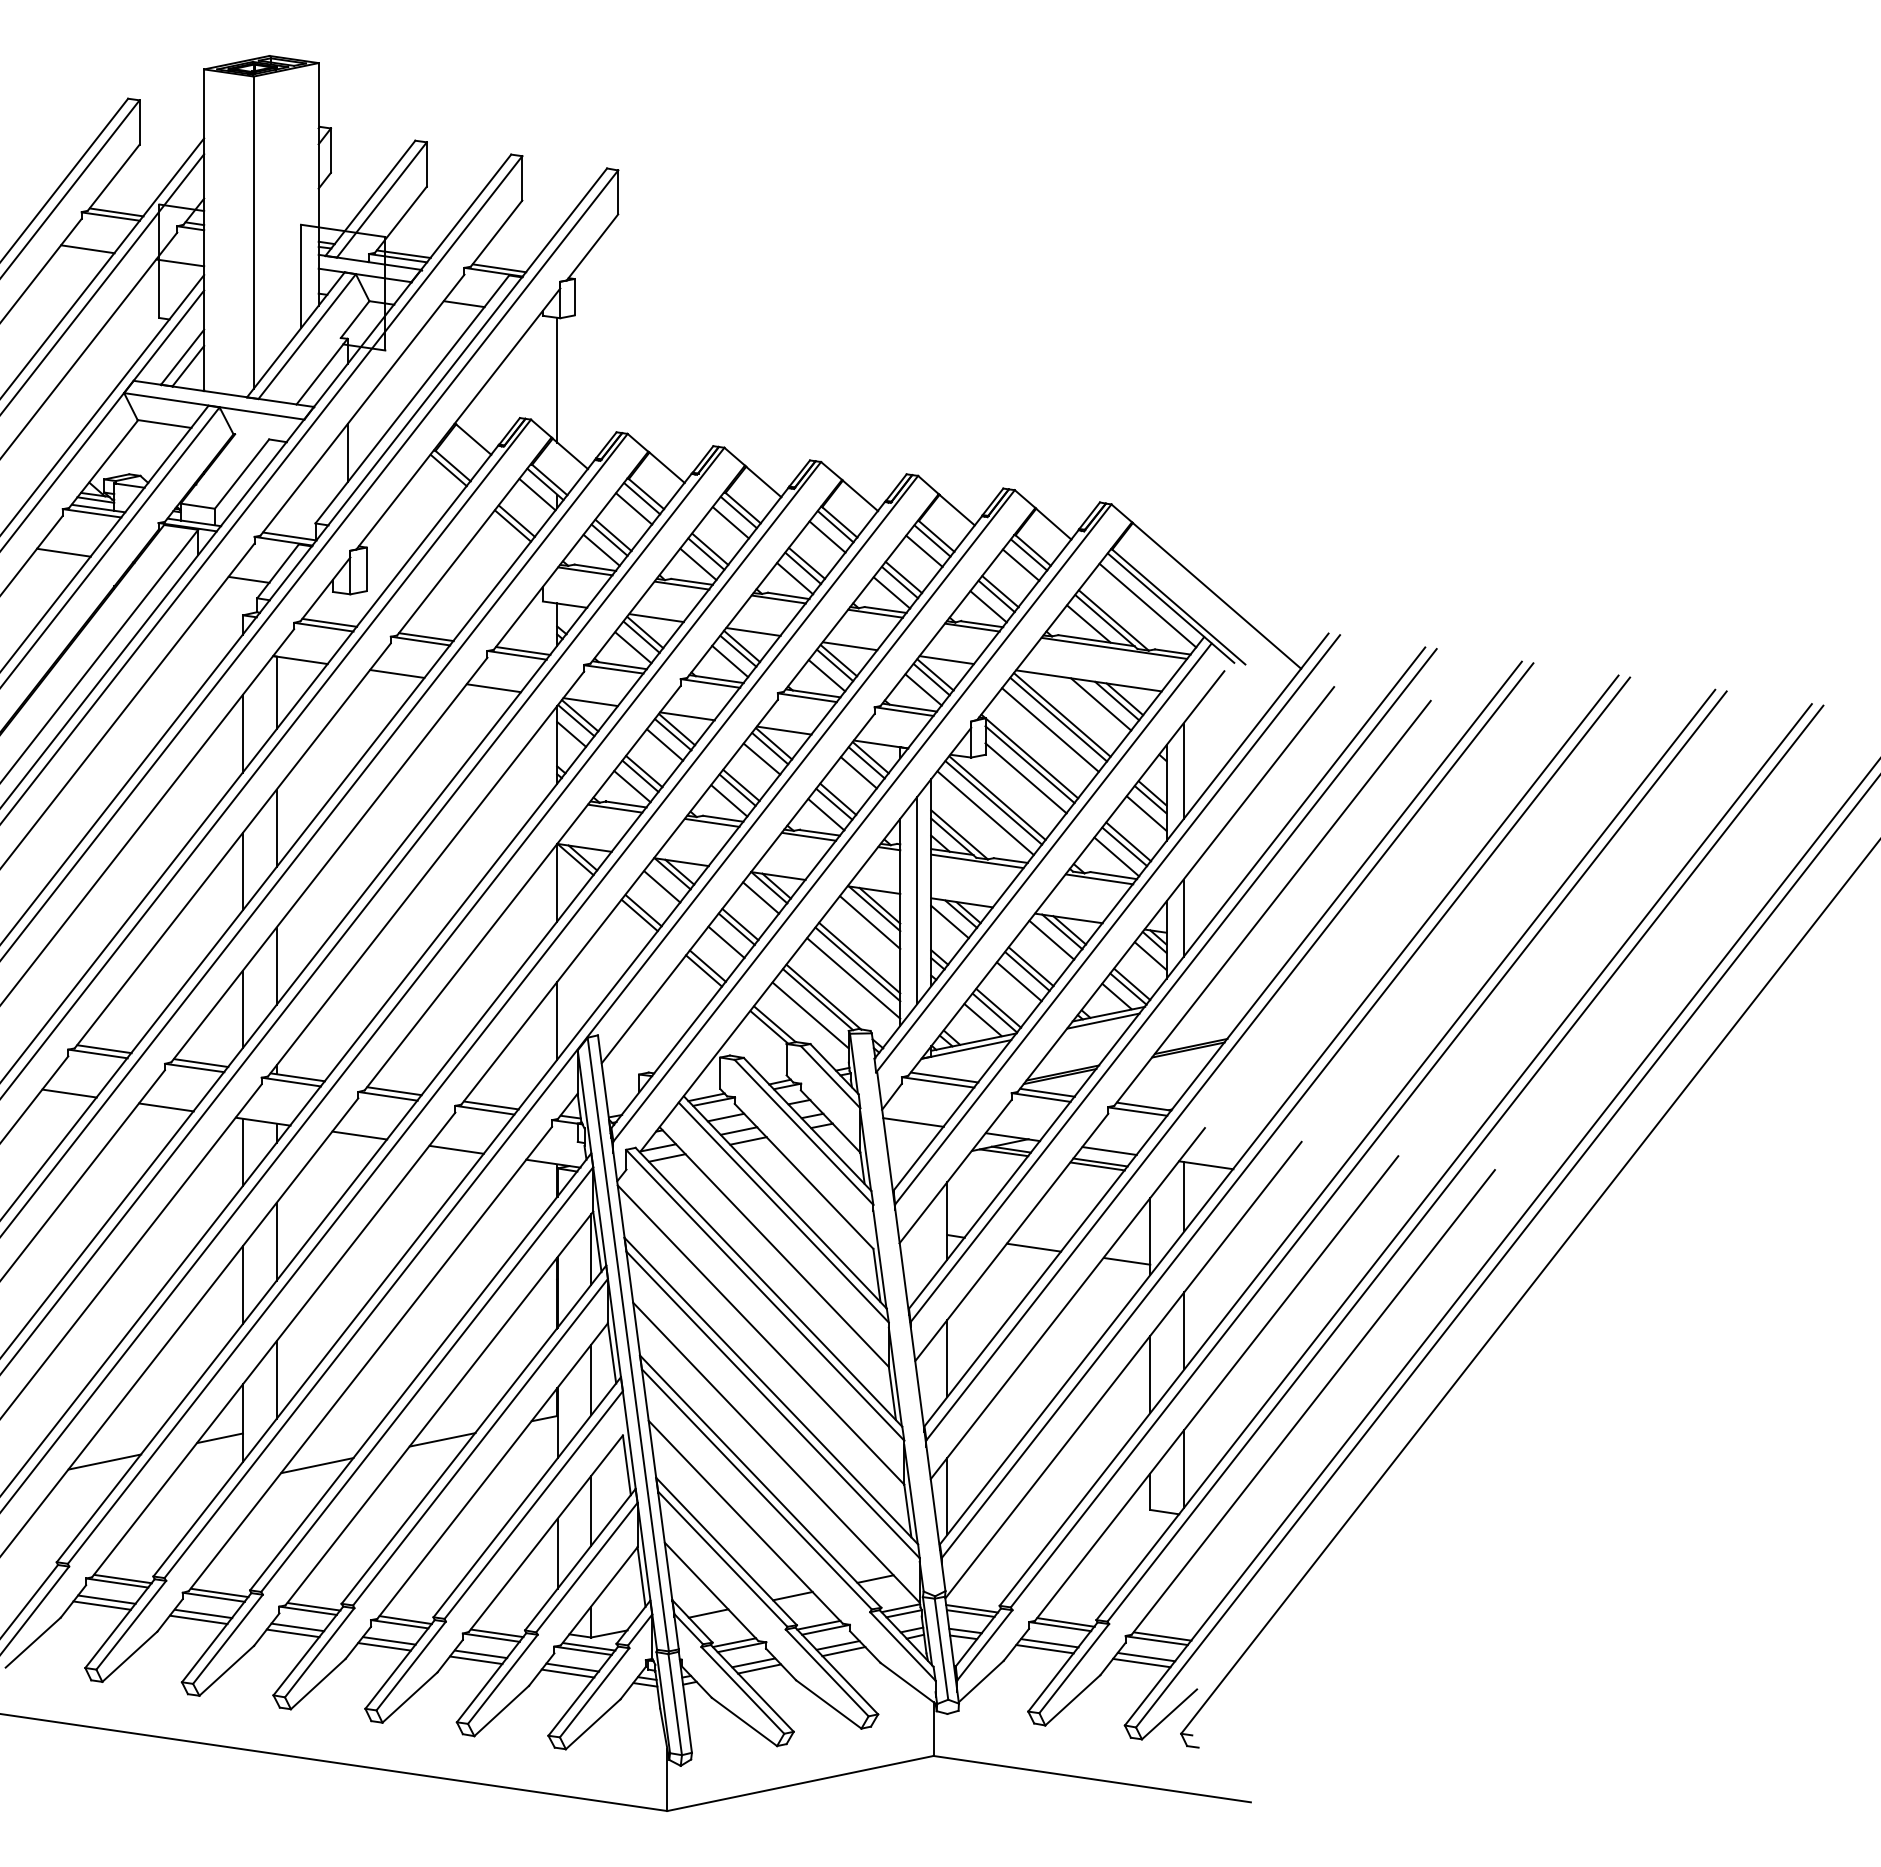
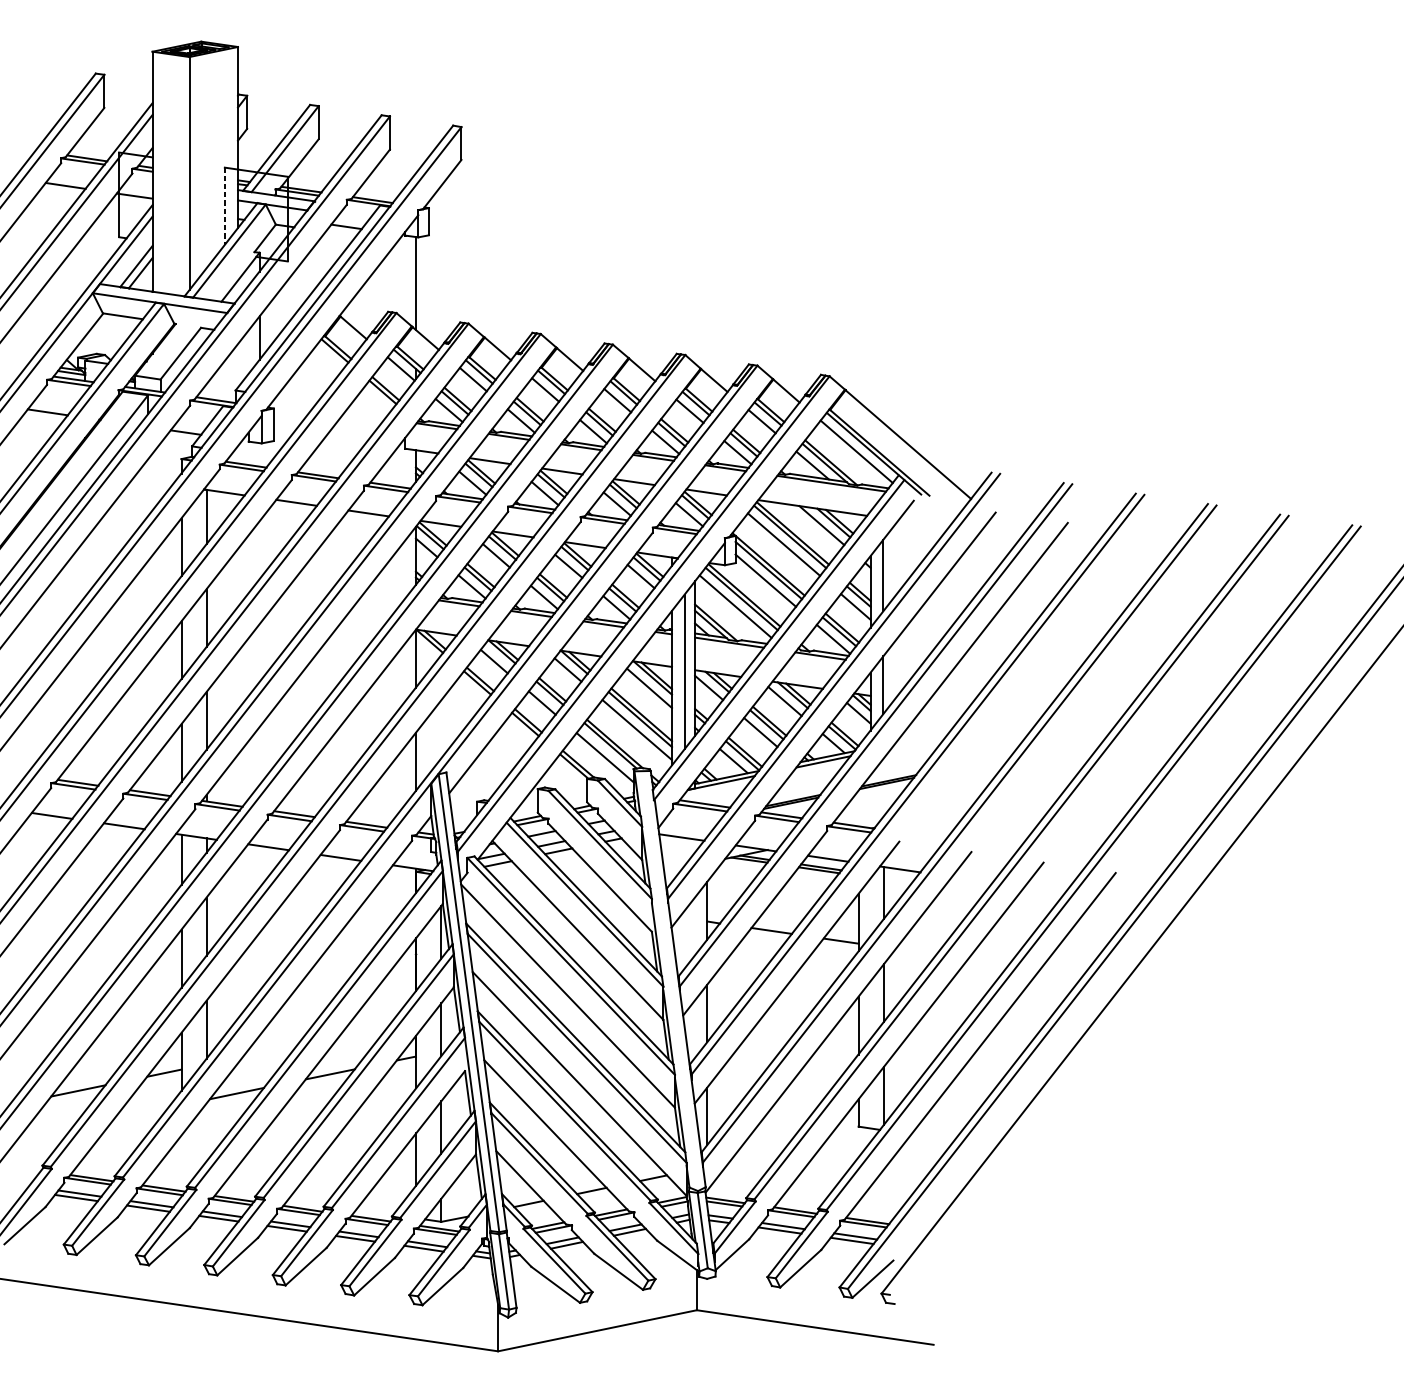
line: (301, 276) -> (225, 206), solid -> dashed

